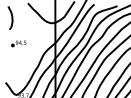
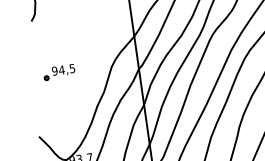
part: (18, 43) -> (58, 72), moved

